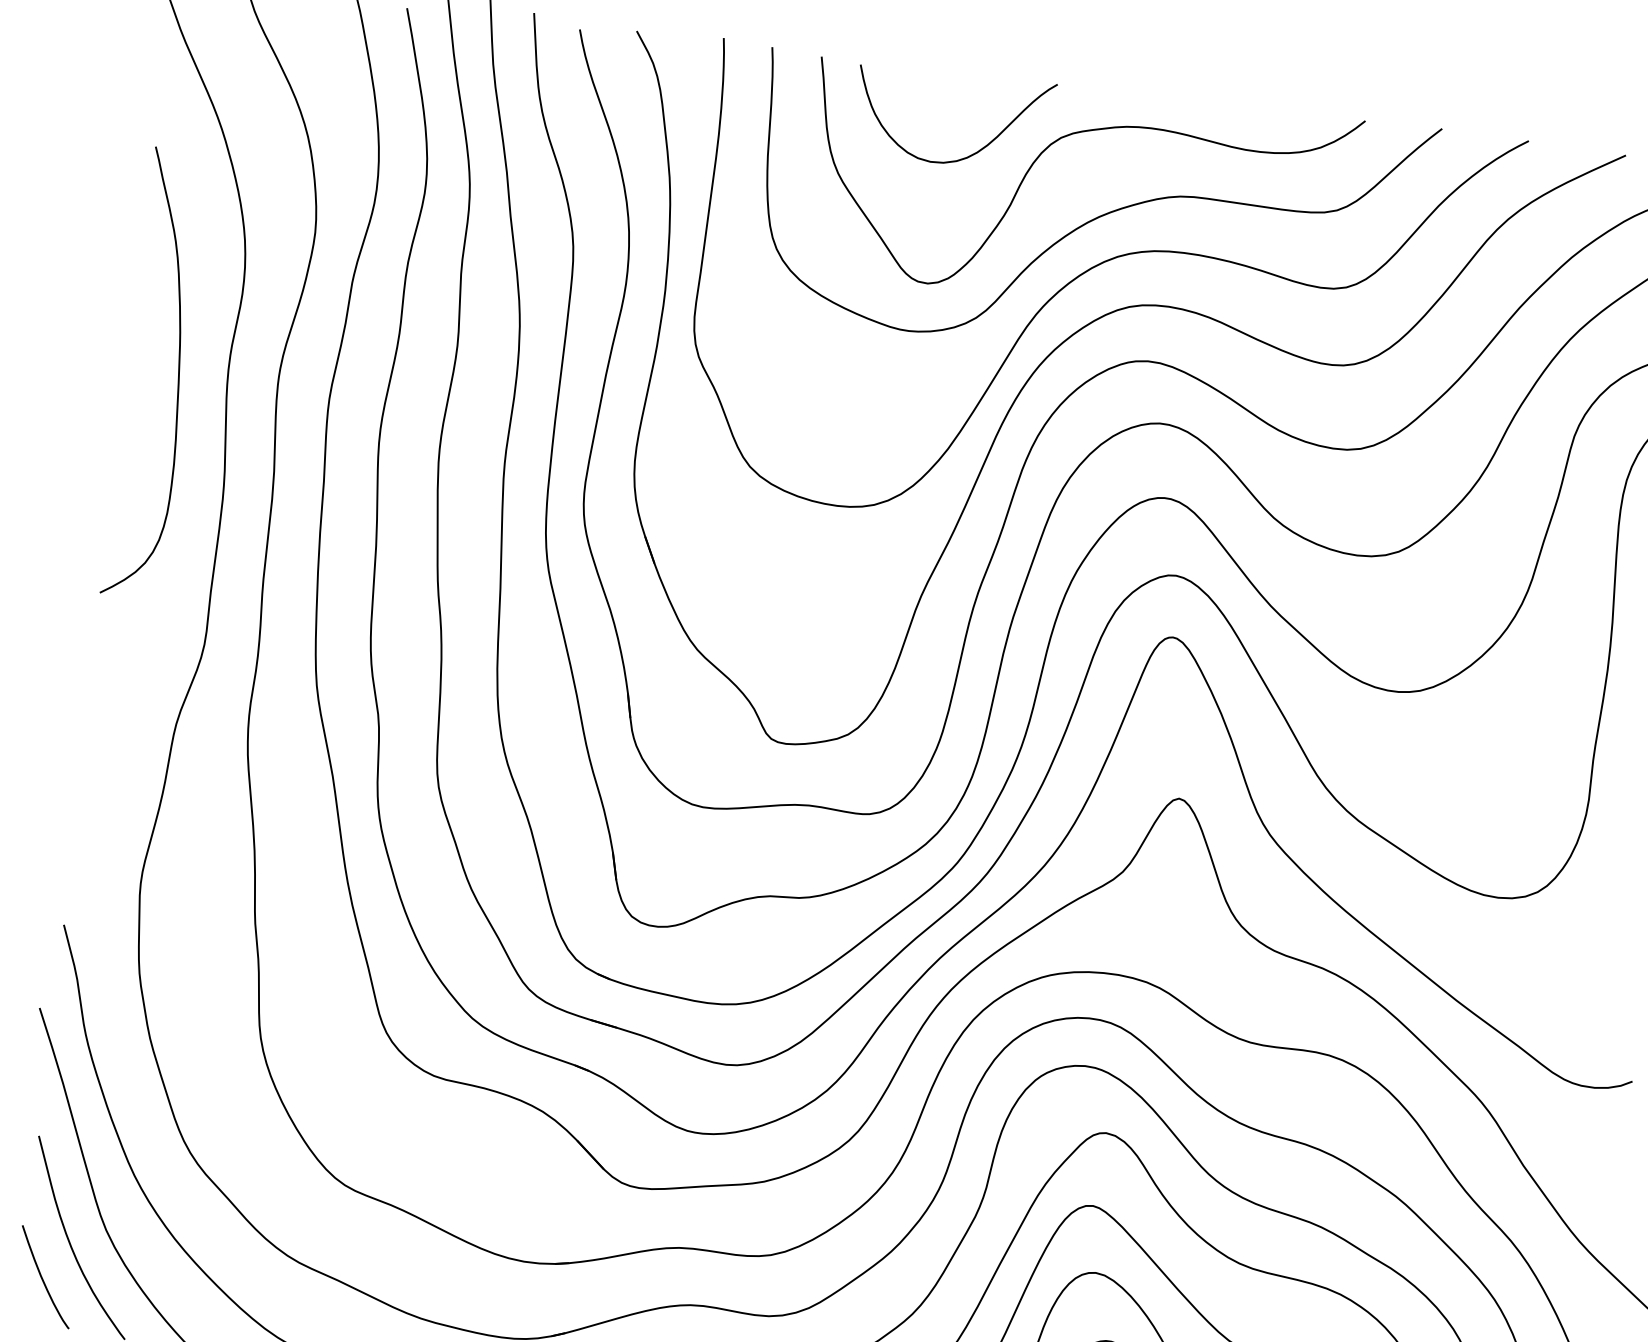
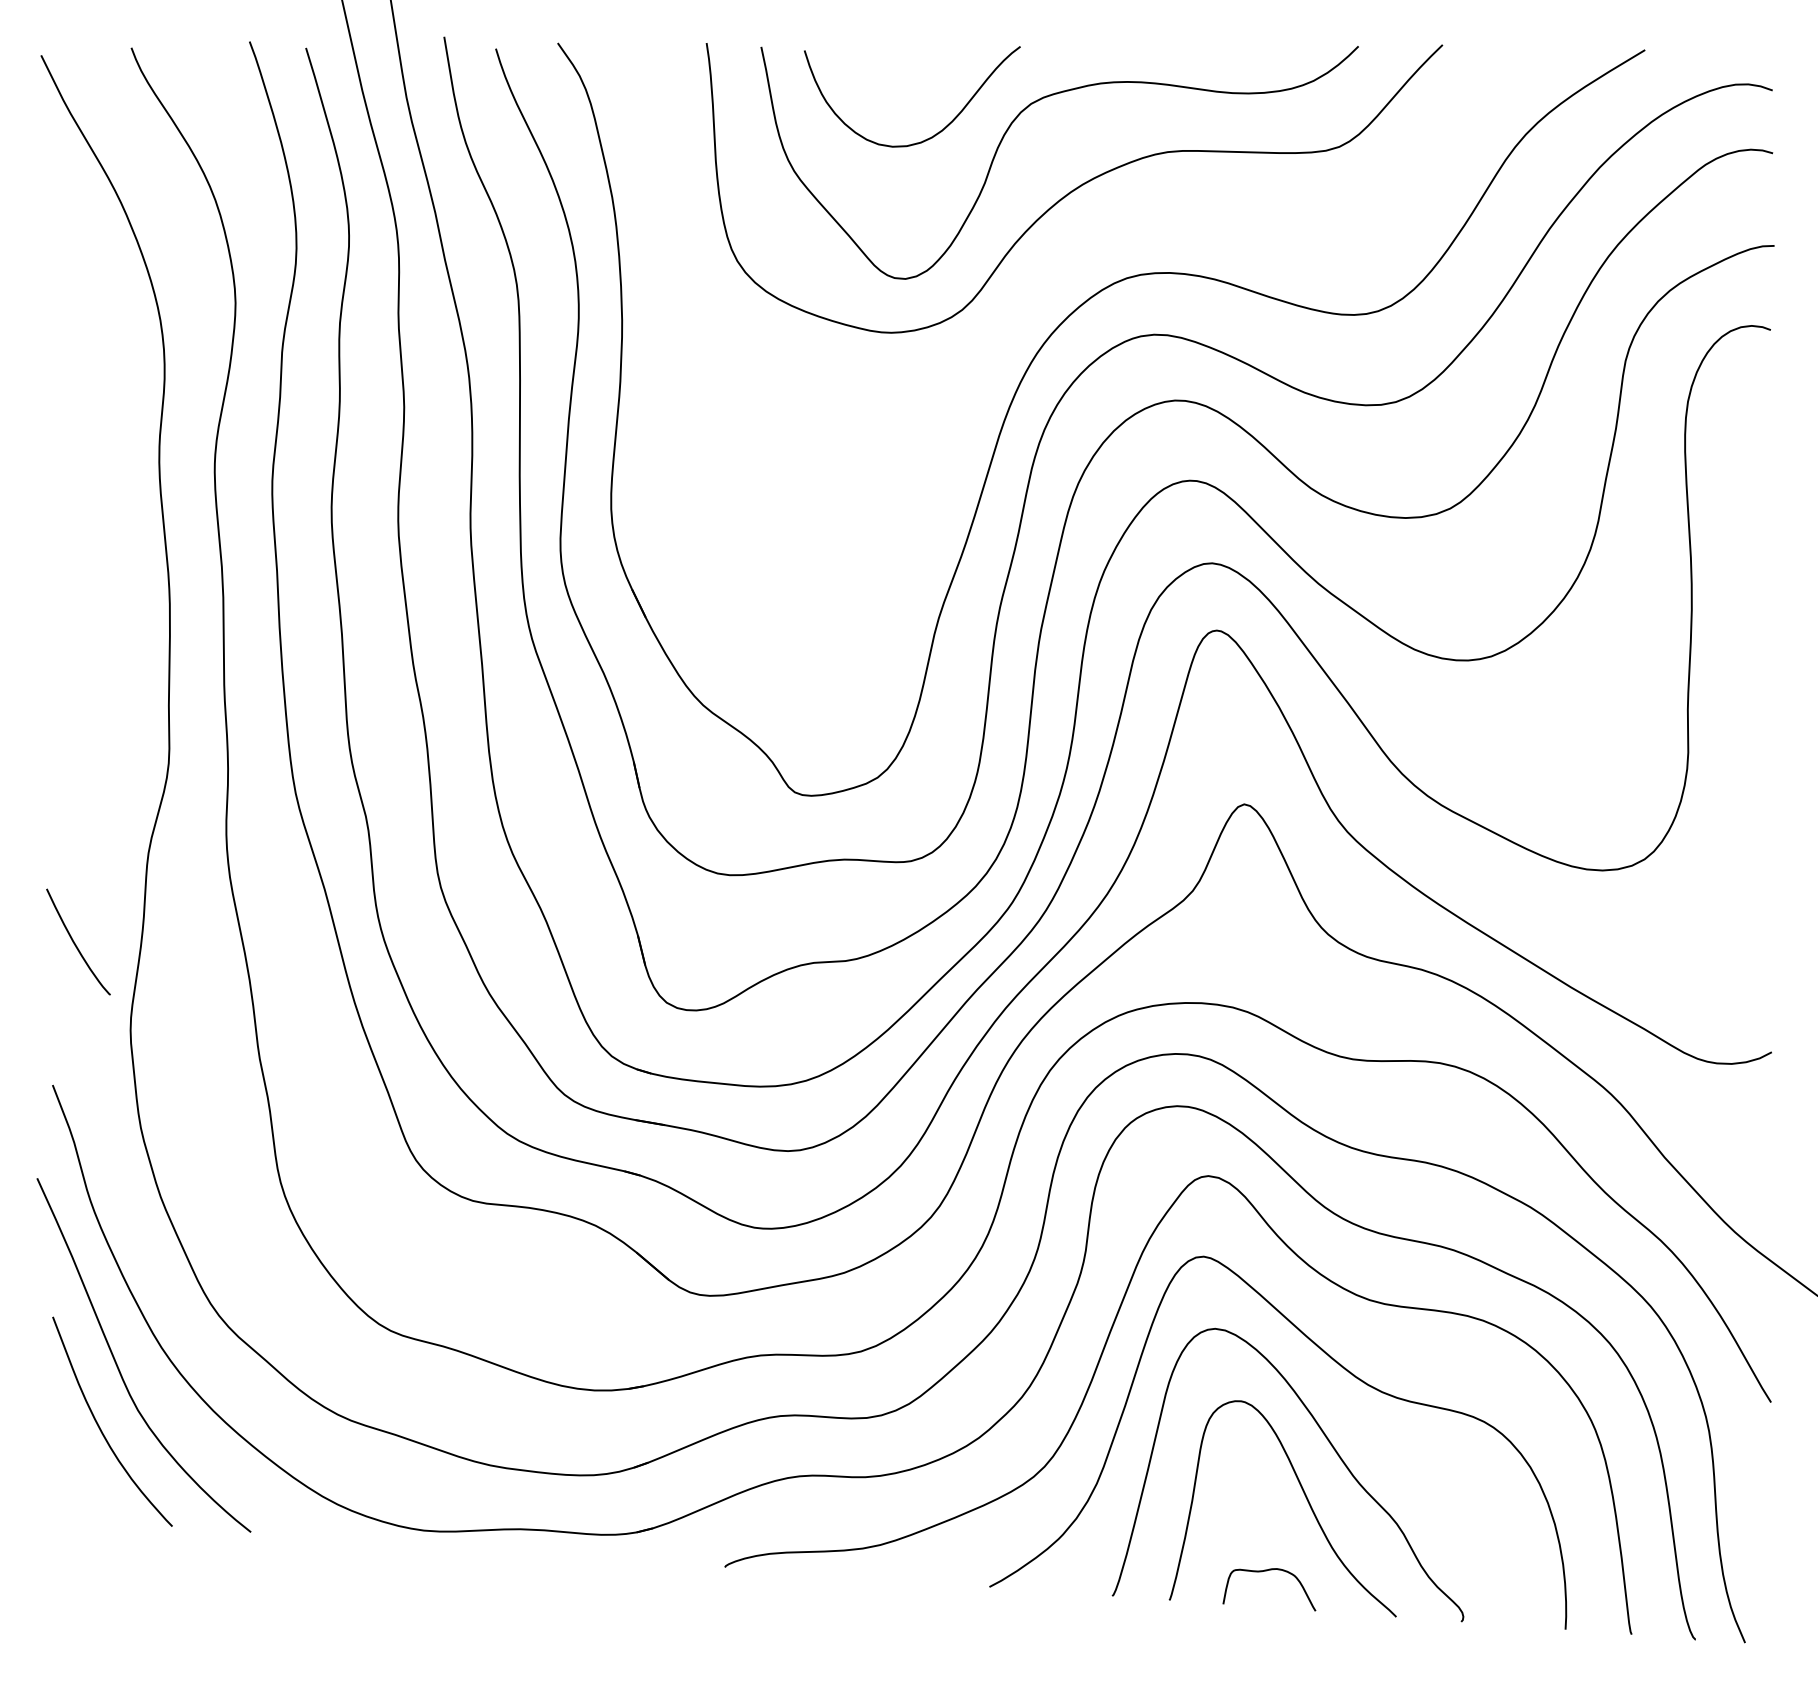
curve: (1075, 279) -> (1065, 255), removed
curve: (177, 369) -> (104, 468), removed
curve: (42, 1278) -> (75, 943), moved

